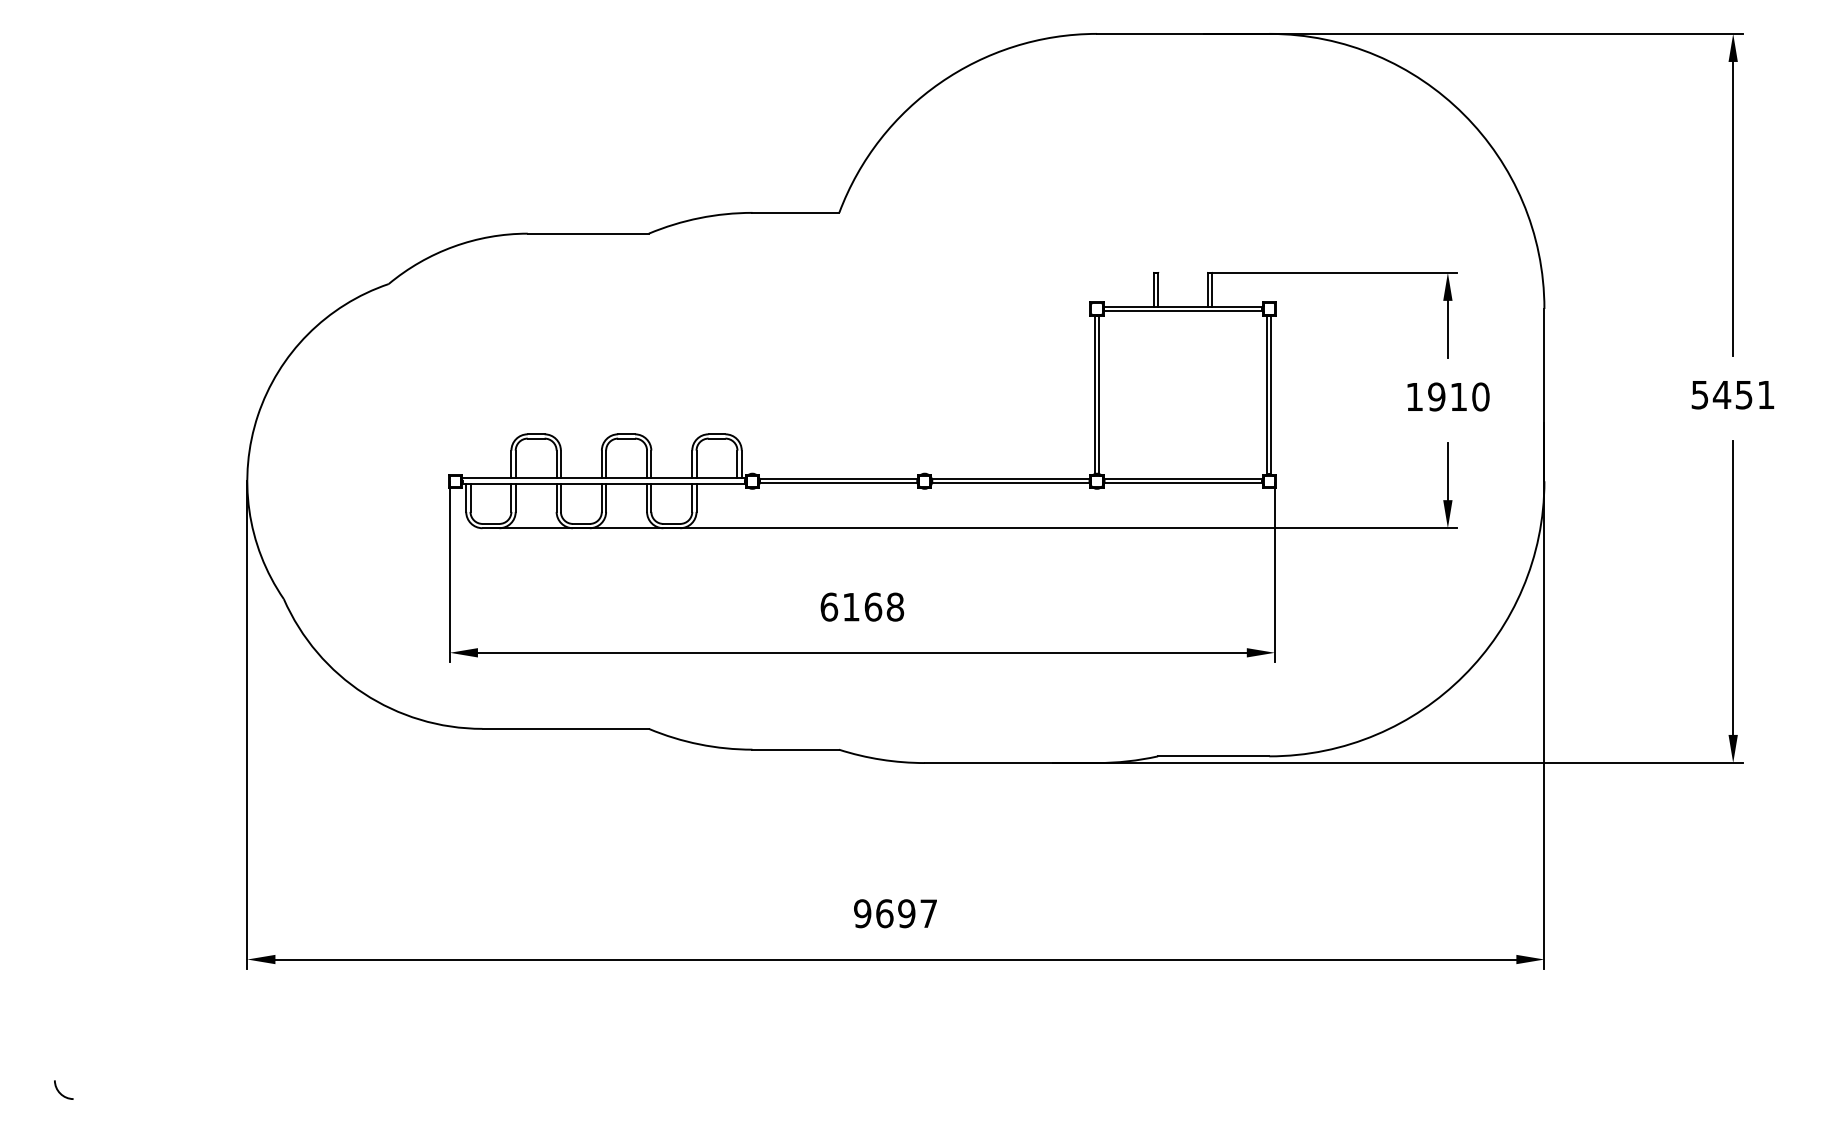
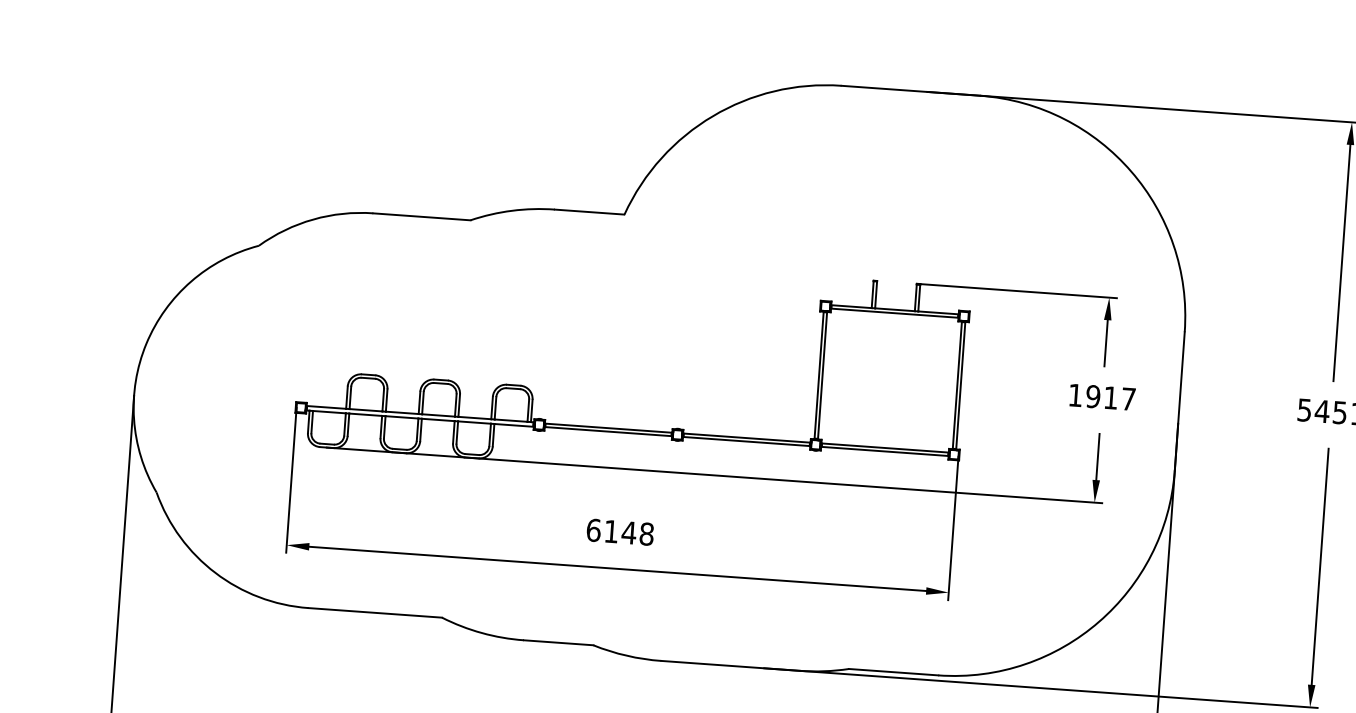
text: (1480, 396) -> (1128, 398), 1910 -> 1917
text: (873, 606) -> (629, 532), 6168 -> 6148

